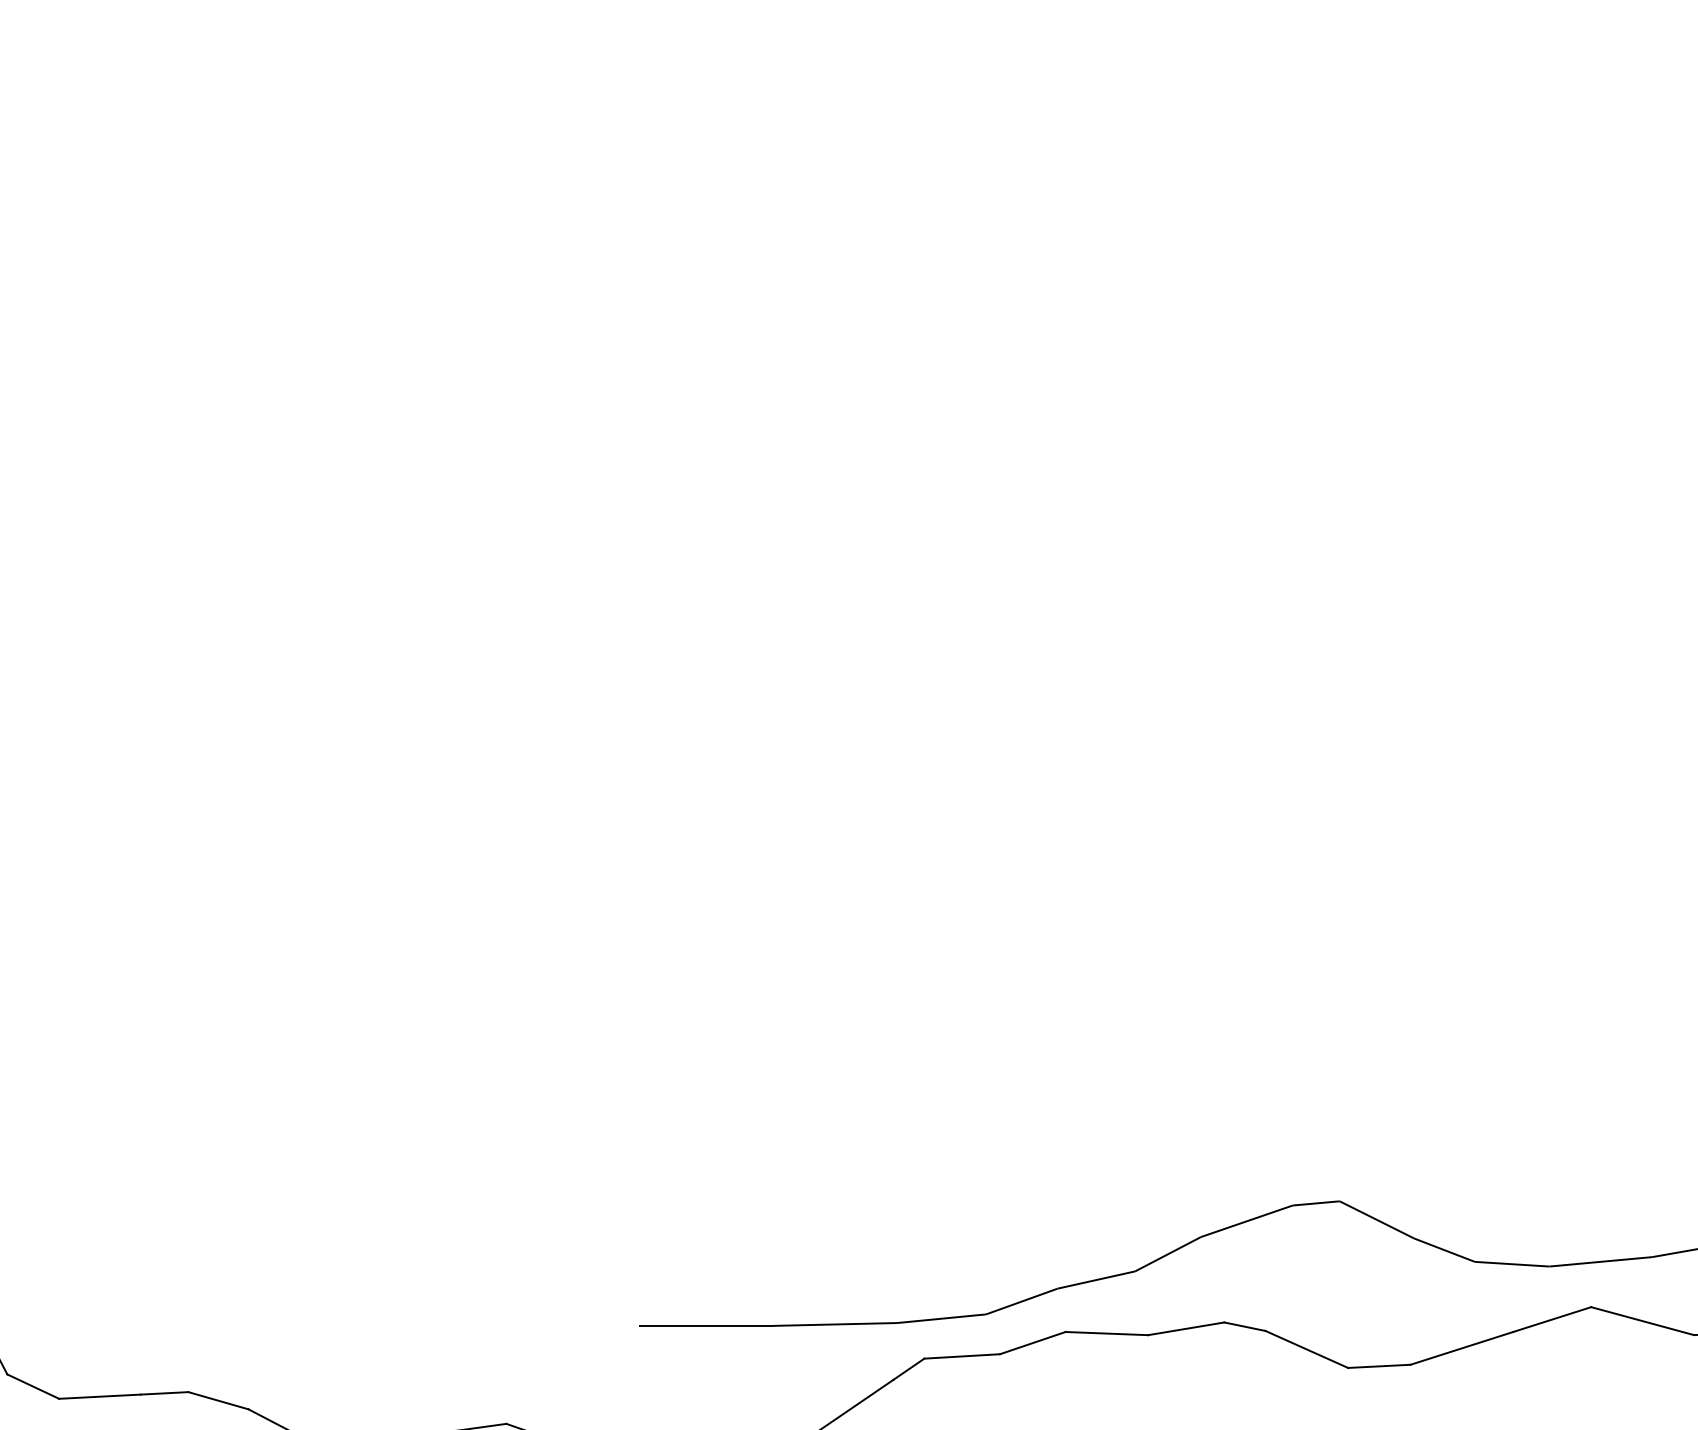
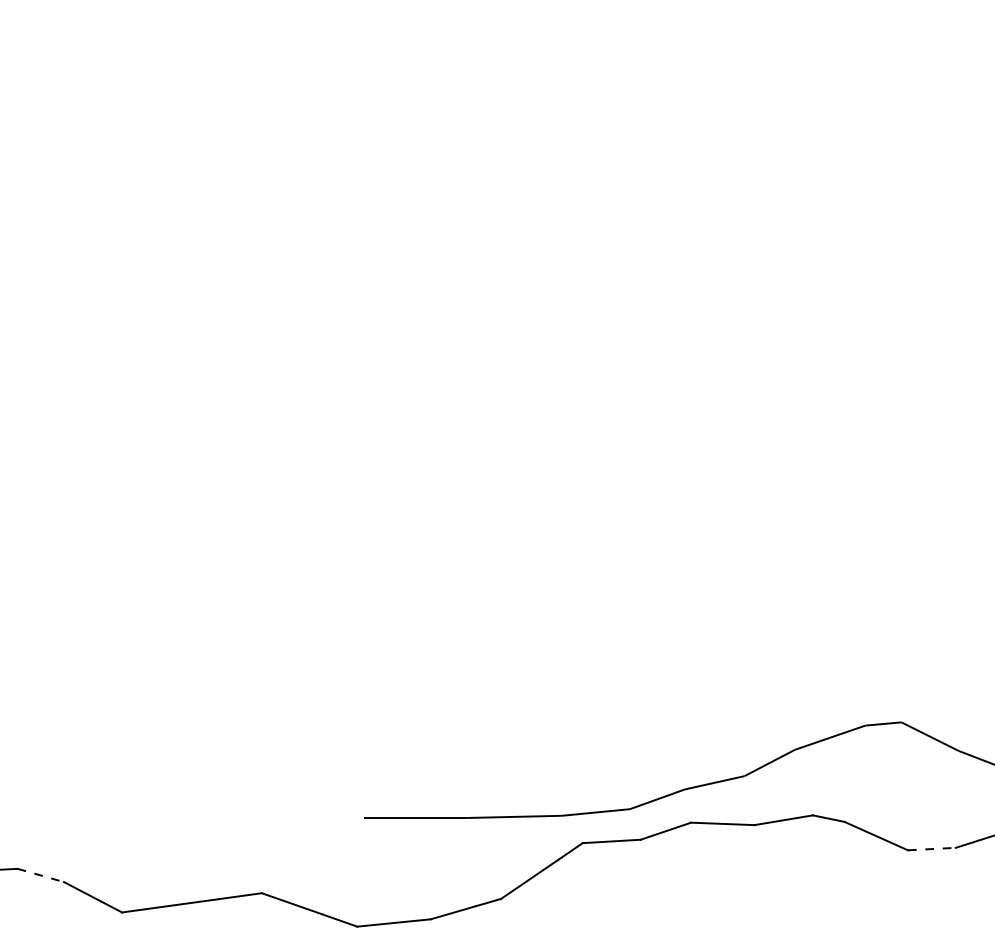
line: (1379, 1366) -> (932, 849), solid -> dashed
line: (218, 1400) -> (40, 875), solid -> dashed

